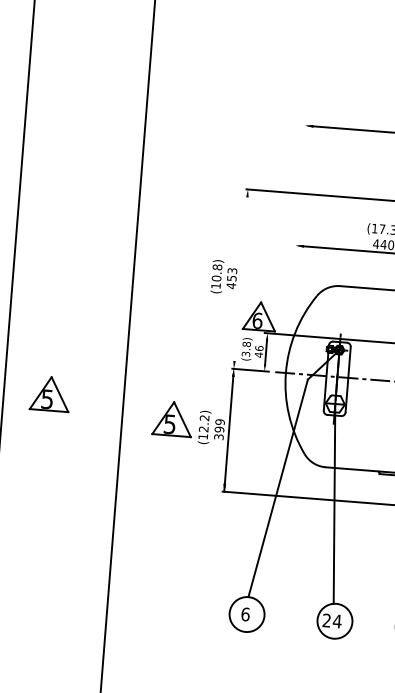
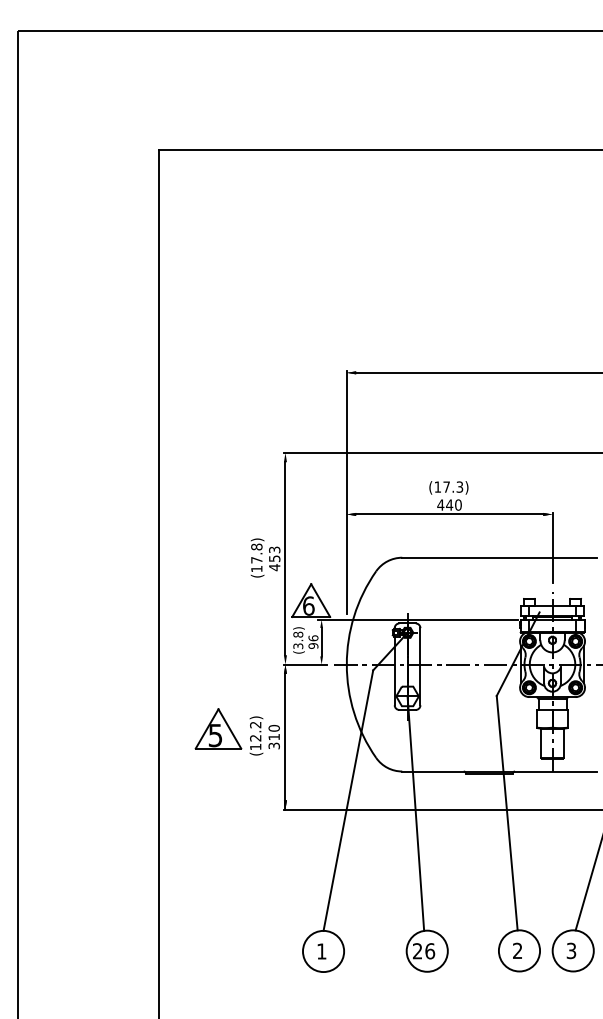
line: (297, 227) -> (346, 492), added
text: (216, 277) -> (256, 559), (10.8) -> (17.8)
line: (241, 278) -> (285, 558), added
text: (258, 354) -> (313, 645), 46 -> 96
part: (50, 393) -> (72, 710), removed
text: (219, 425) -> (273, 732), 399 -> 310
text: (245, 614) -> (321, 951), 6 -> 1
text: (337, 621) -> (430, 951), 24 -> 26

